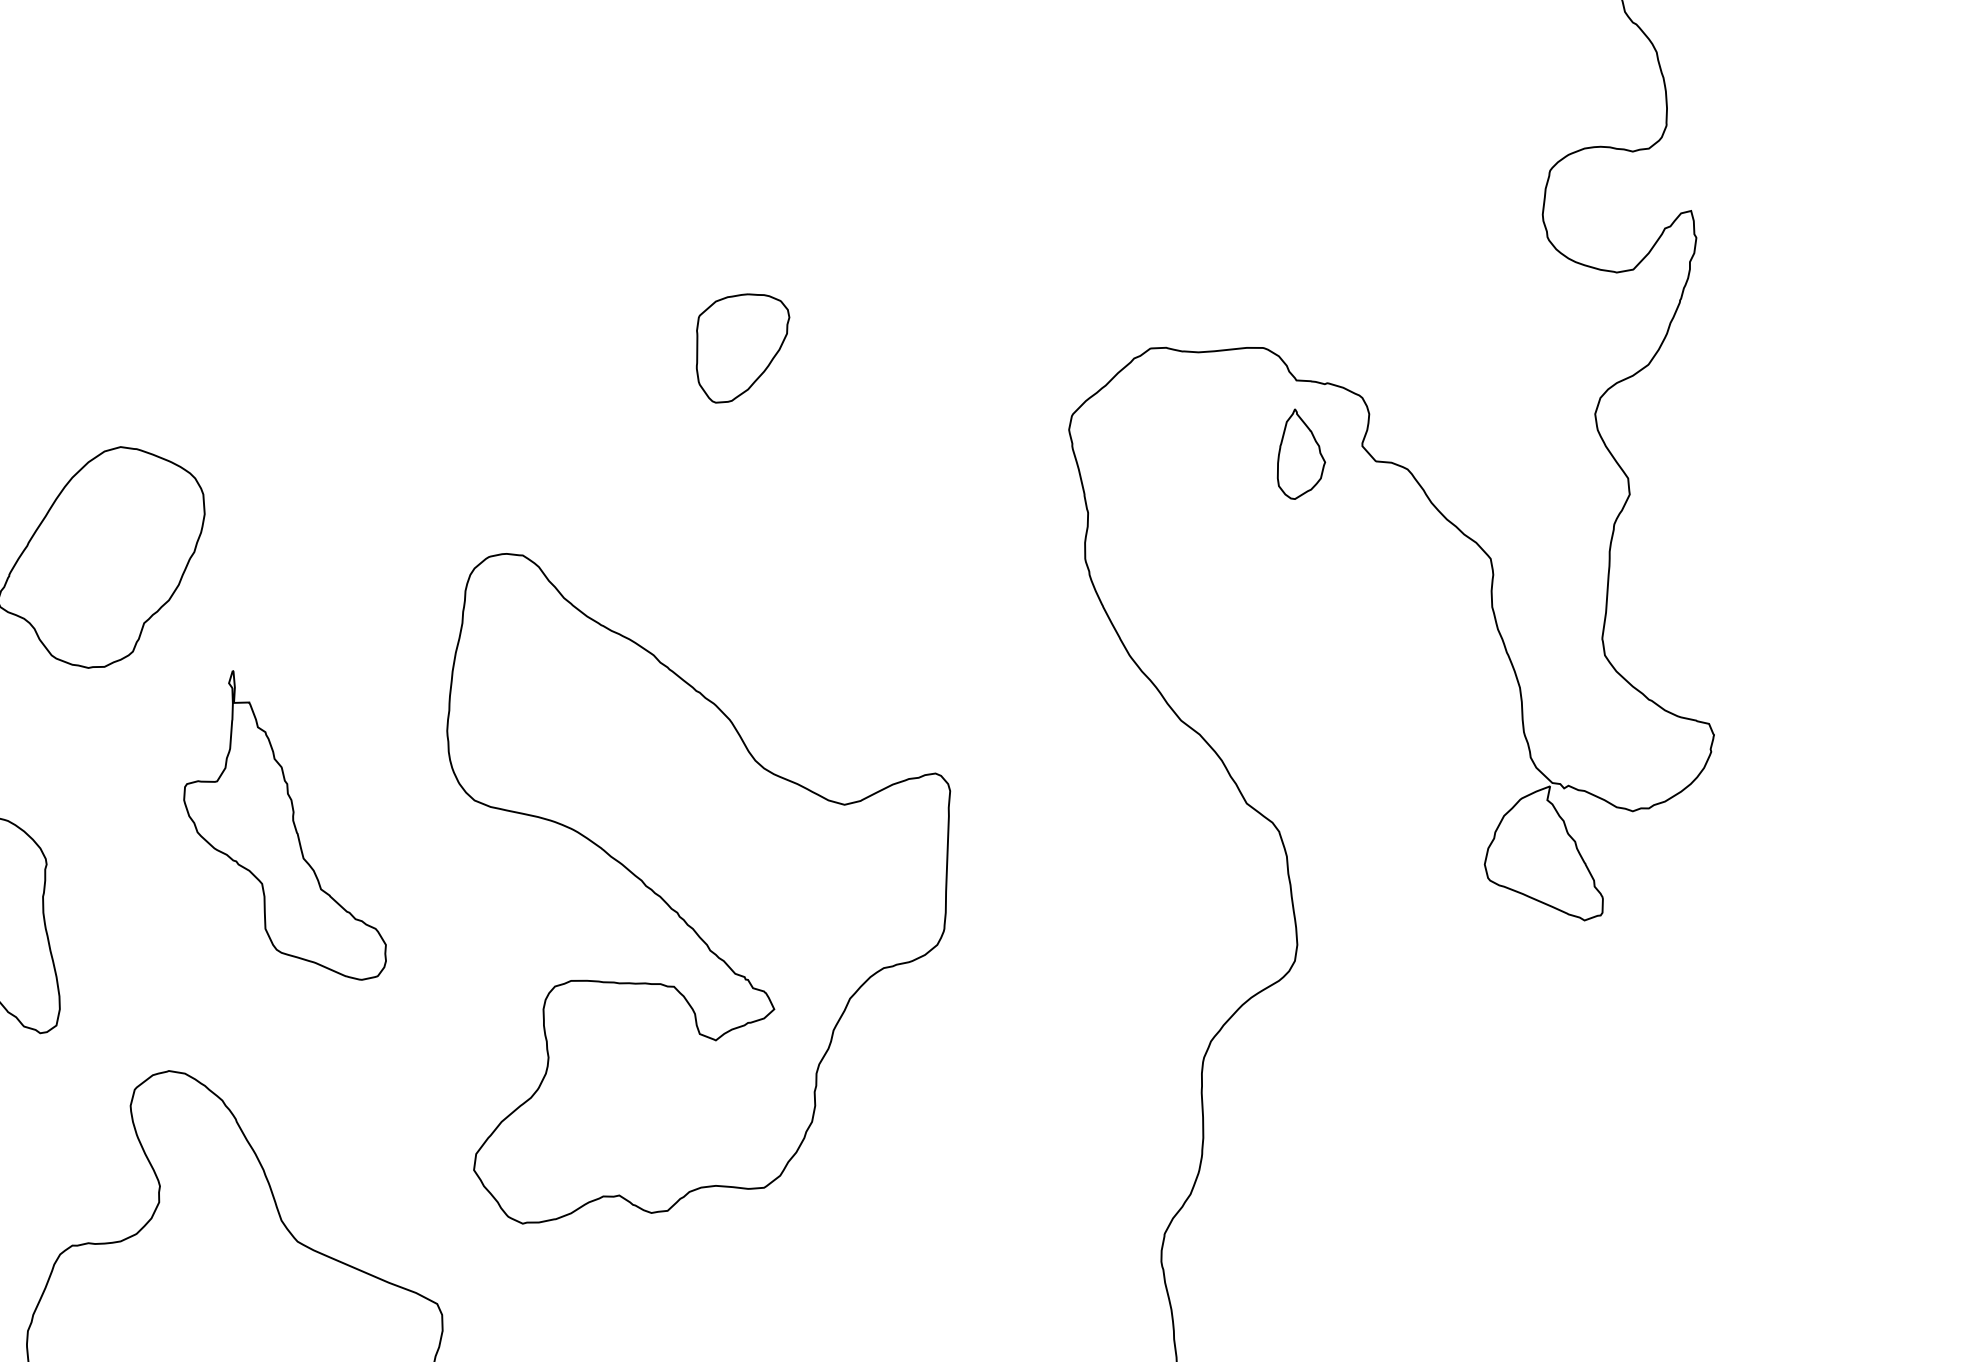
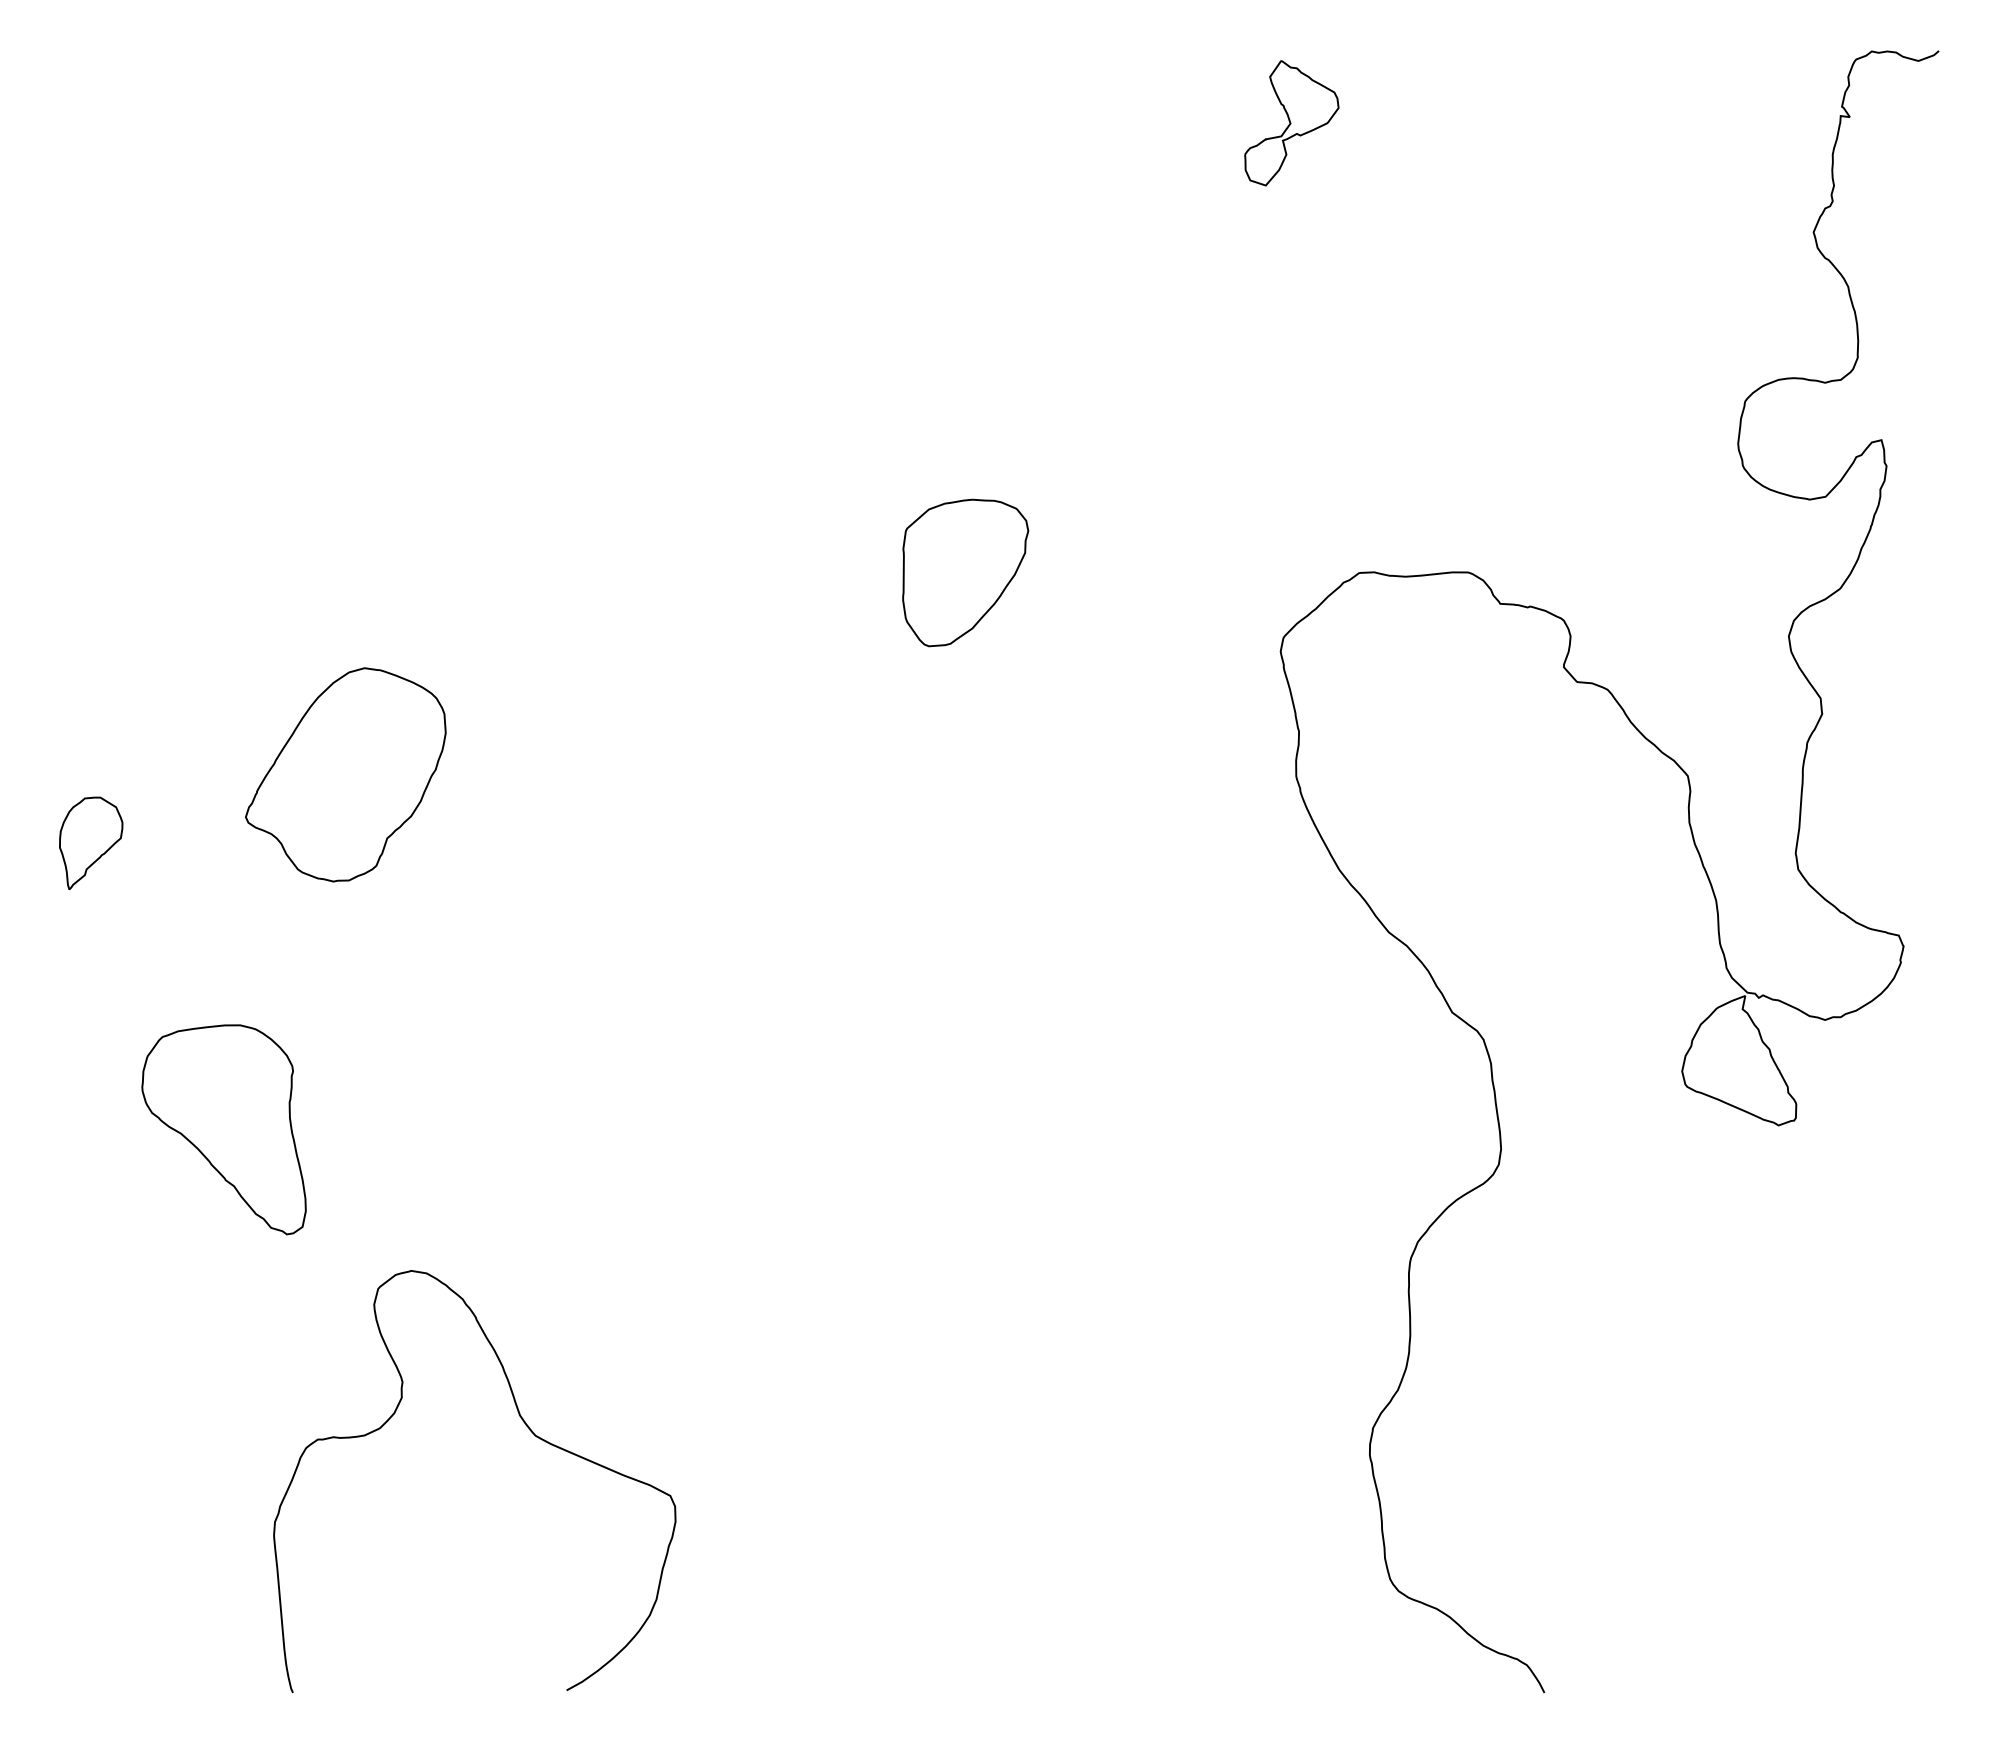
part: (742, 347) -> (965, 572), size x1.4
part: (1300, 454) -> (1504, 675), removed
part: (285, 825) -> (523, 1033), removed
part: (698, 888) -> (922, 1094), removed

